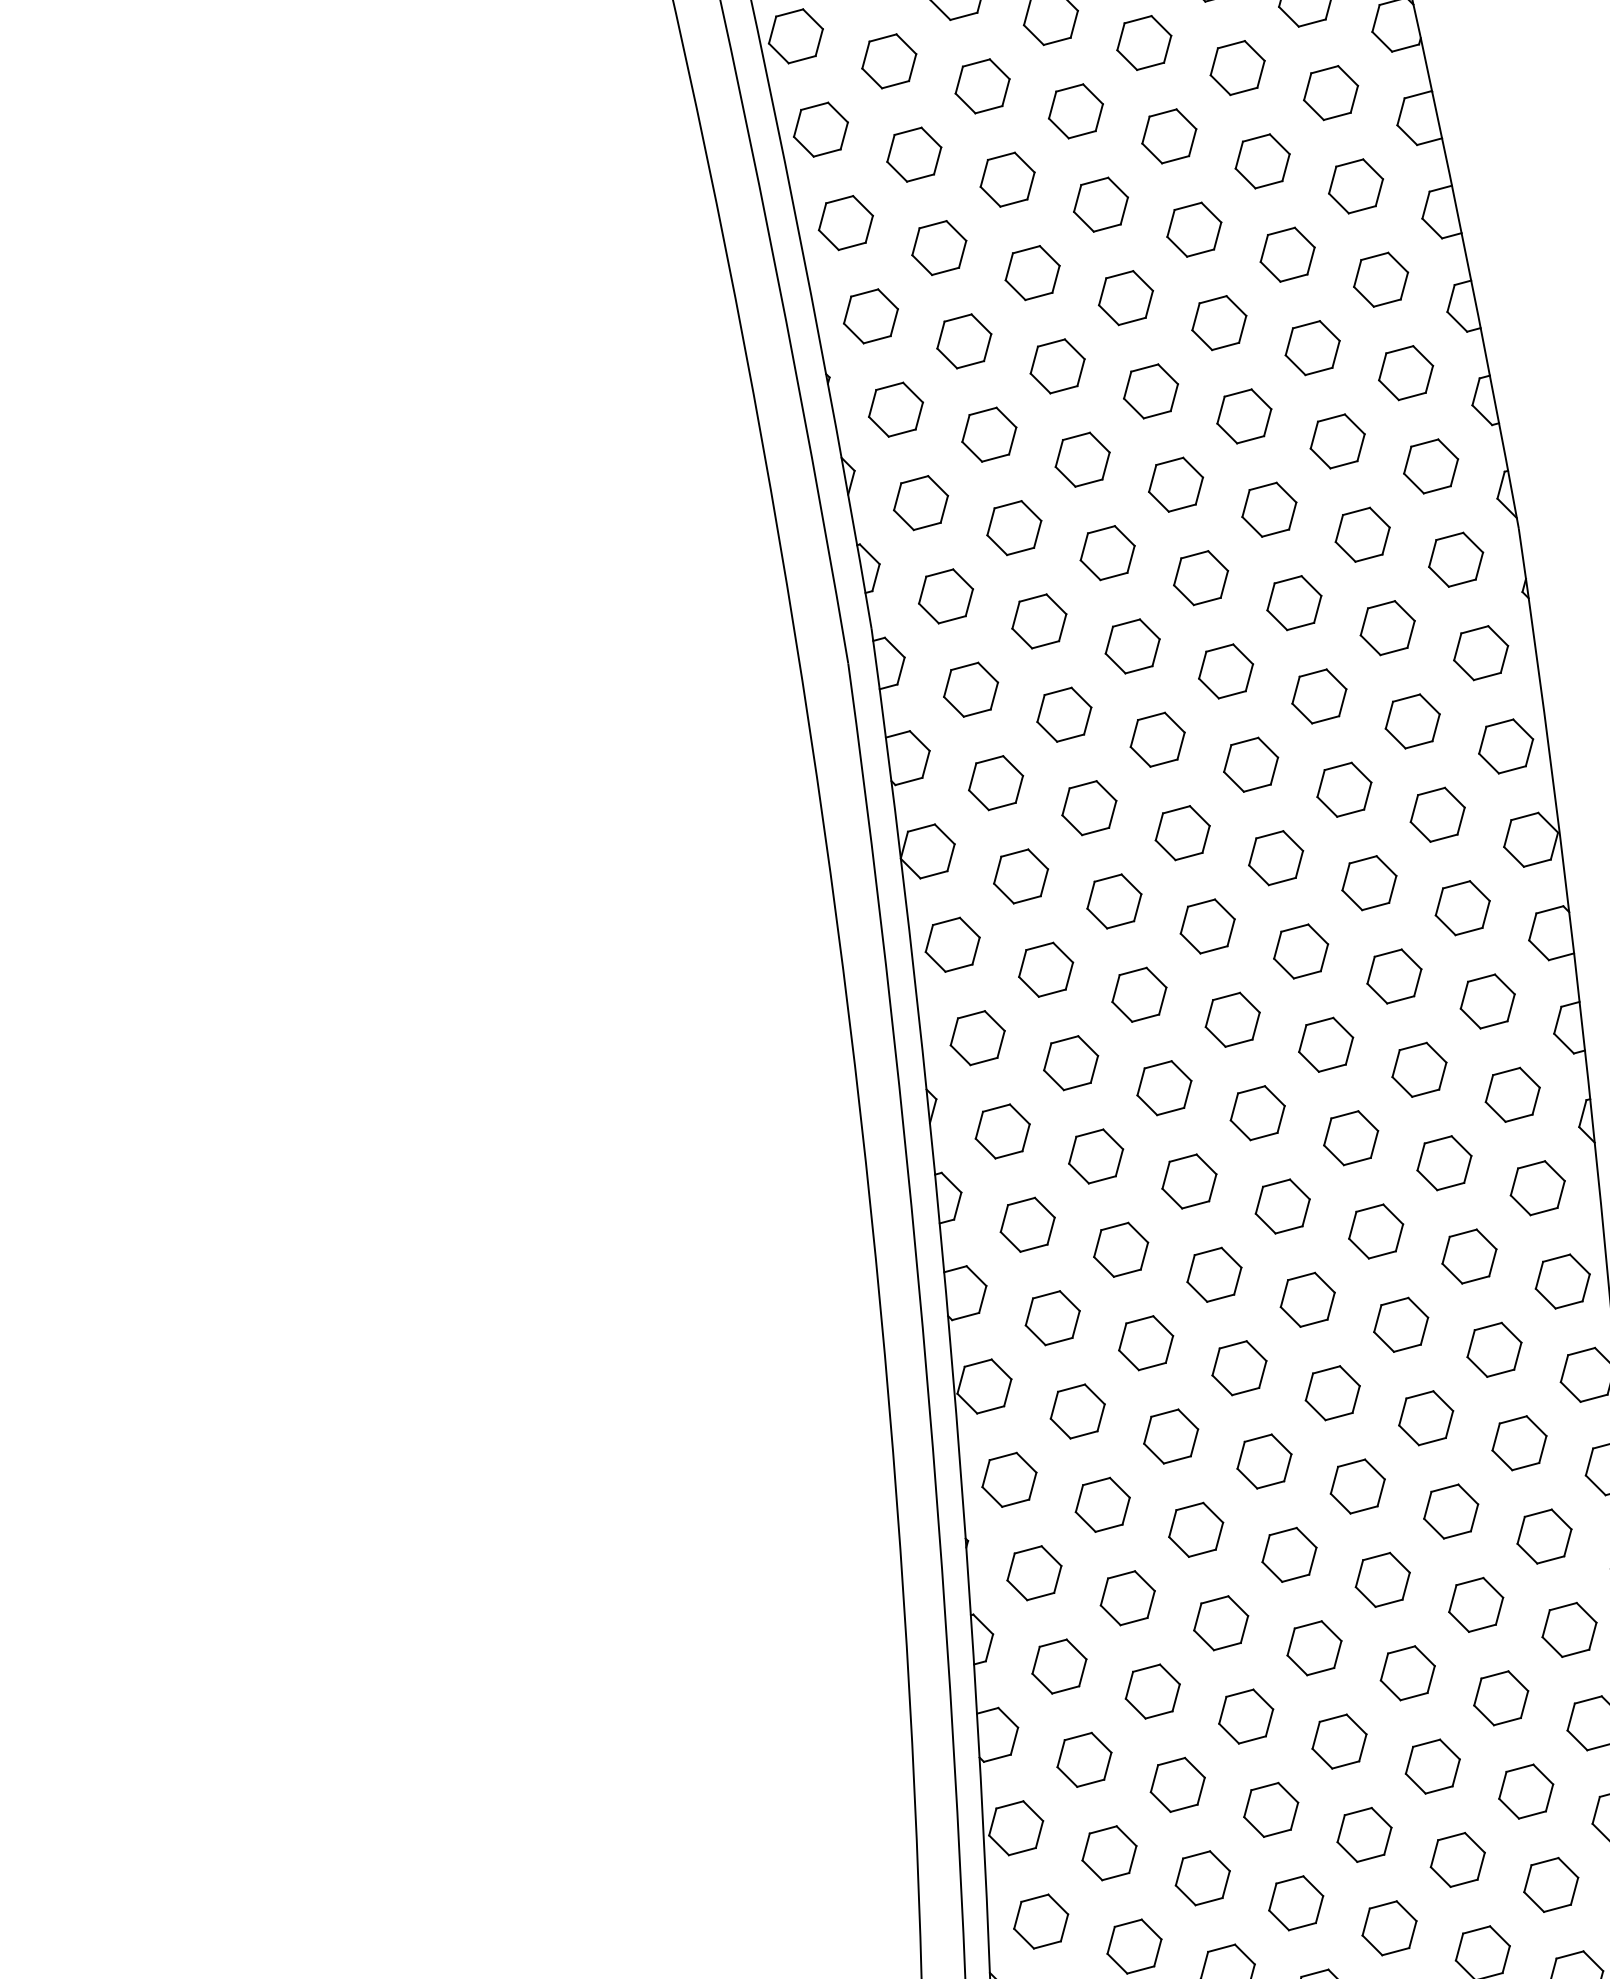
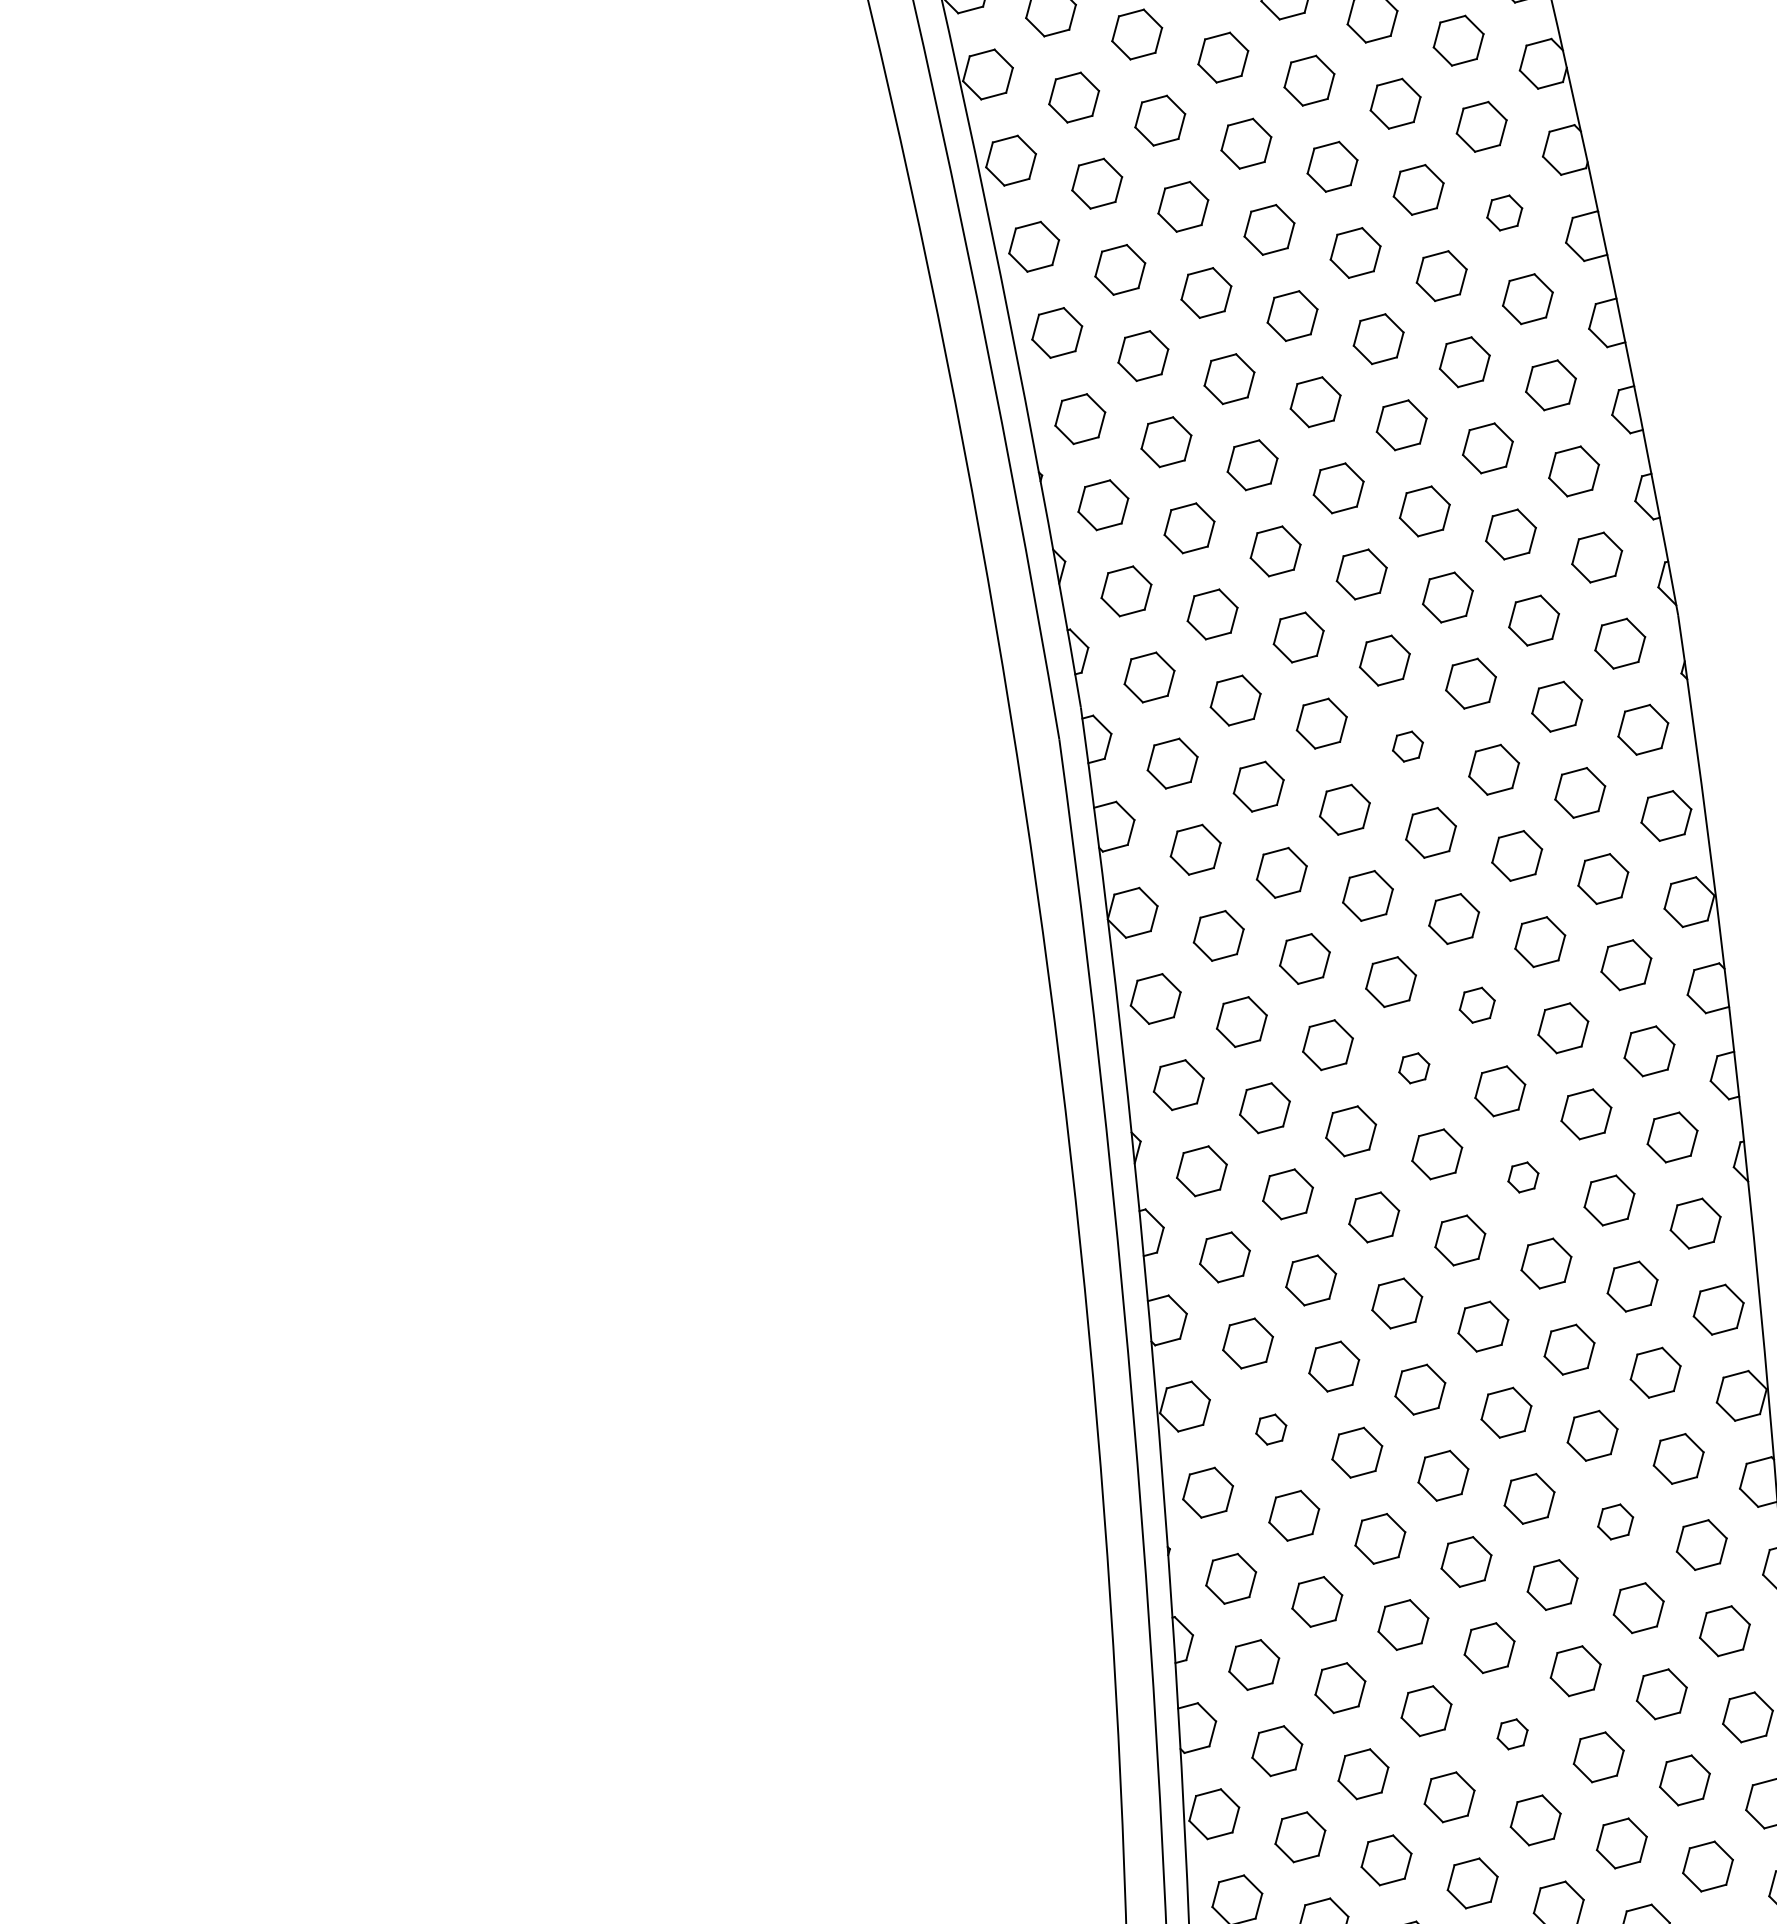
part: (1330, 92) -> (1504, 212), size x0.7
part: (1225, 671) -> (1407, 746), size x0.6
part: (1301, 951) -> (1477, 1005), size x0.7
part: (1233, 1020) -> (1414, 1068), size x0.6
part: (1351, 1138) -> (1523, 1177), size x0.6
part: (1078, 1411) -> (1271, 1429), size x0.6
part: (1450, 1511) -> (1615, 1521), size x0.7
part: (1339, 1741) -> (1512, 1734), size x0.6

